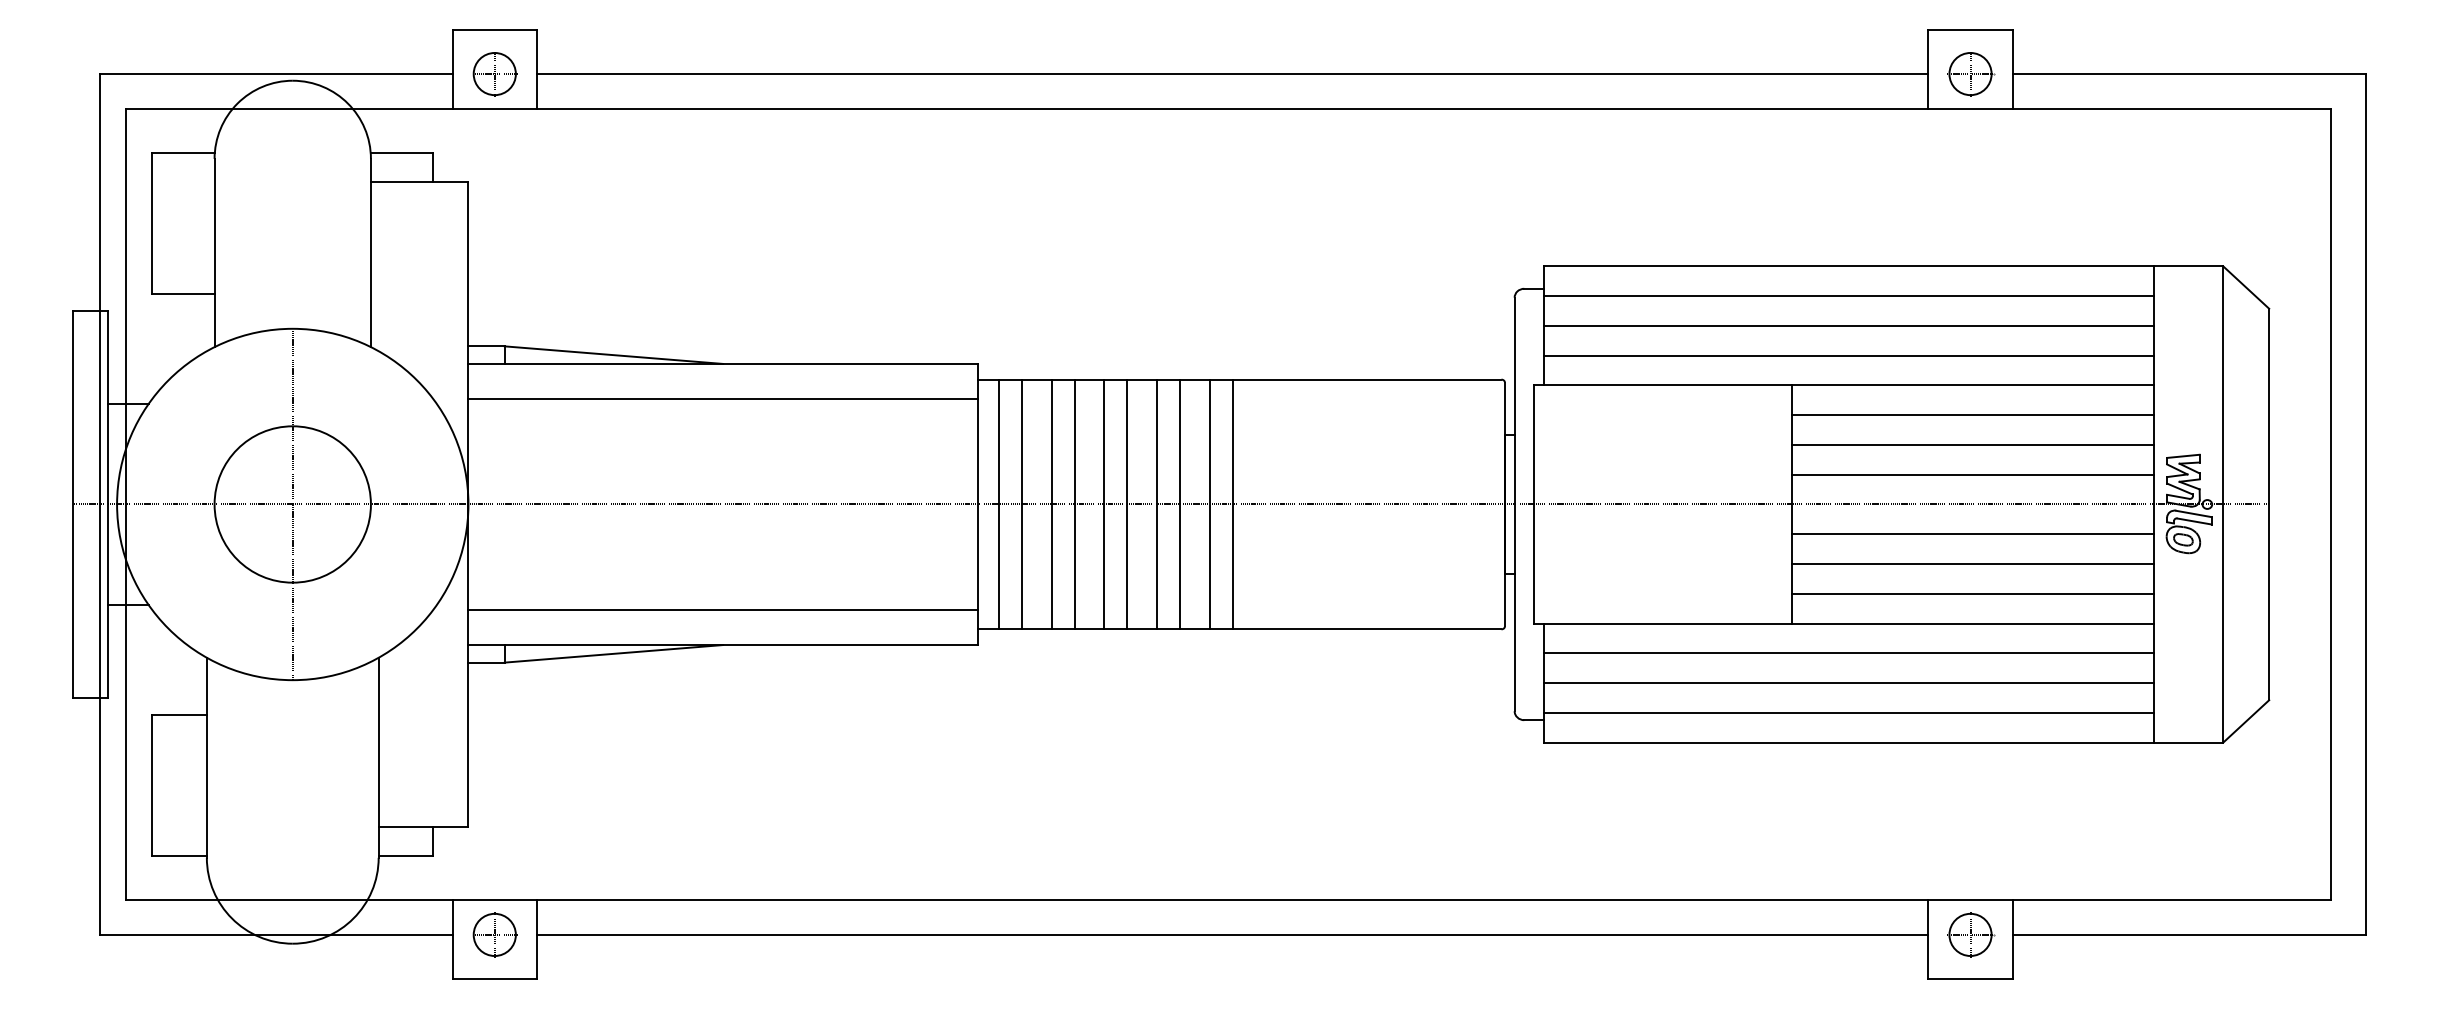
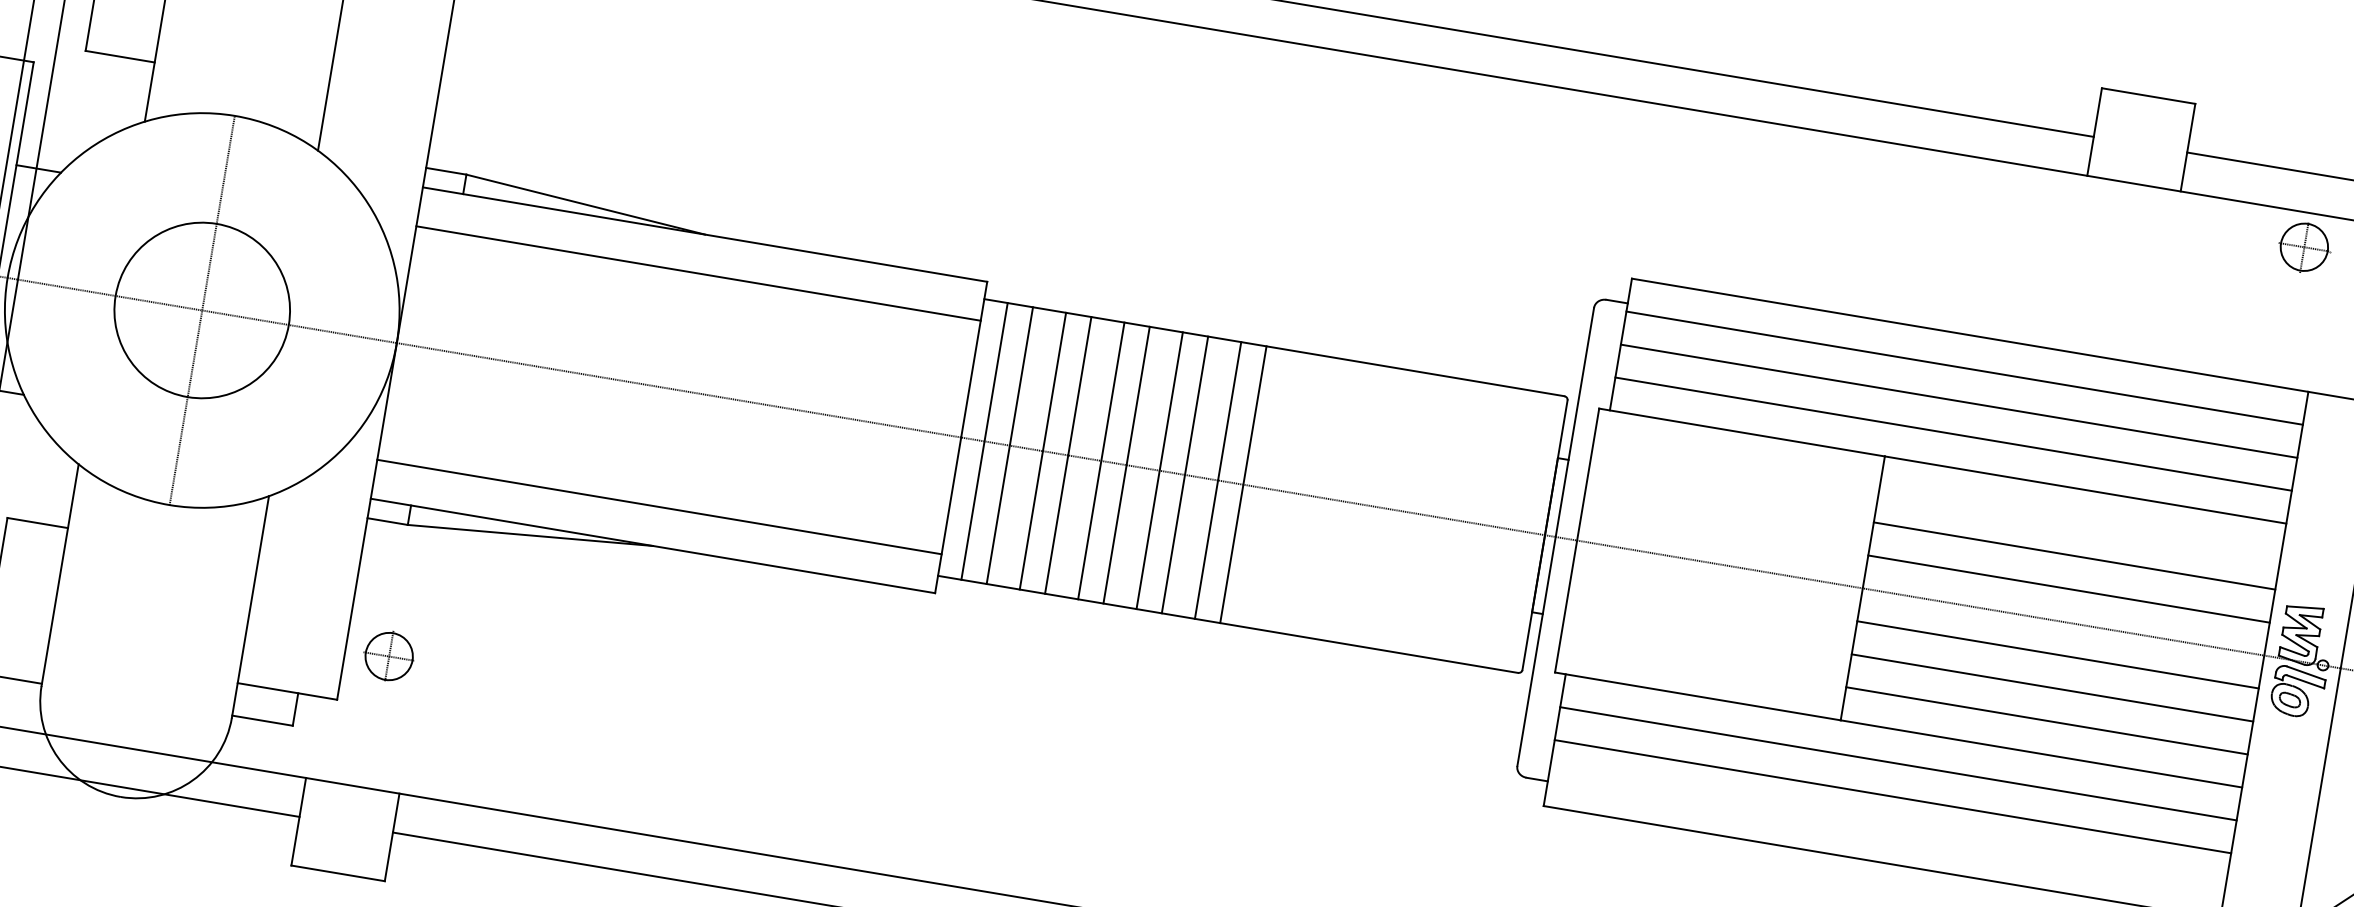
part: (1971, 74) -> (2305, 247), moved
line: (1972, 415) -> (2079, 523), removed
line: (1848, 712) -> (1886, 829), removed
part: (494, 934) -> (388, 656), moved

